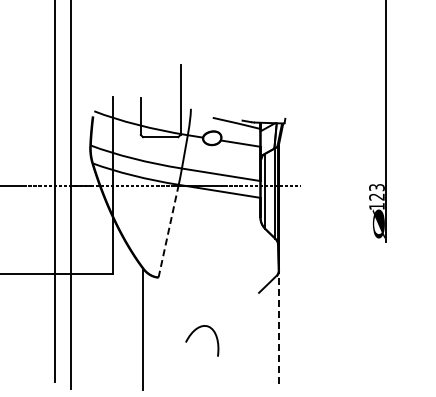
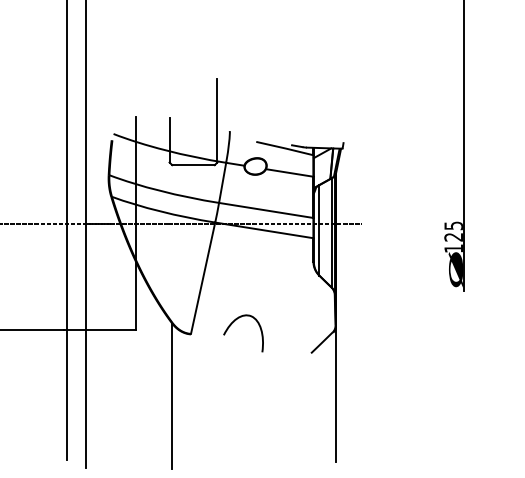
text: (376, 187) -> (453, 225), 123 -> 125
line: (168, 231) -> (202, 278), dashed -> solid
line: (279, 326) -> (336, 393), dashed -> solid
curve: (196, 330) -> (236, 320), moved

